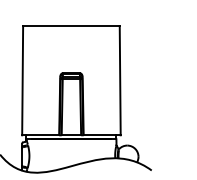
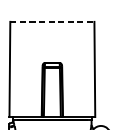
line: (71, 26) -> (52, 22), solid -> dashed

